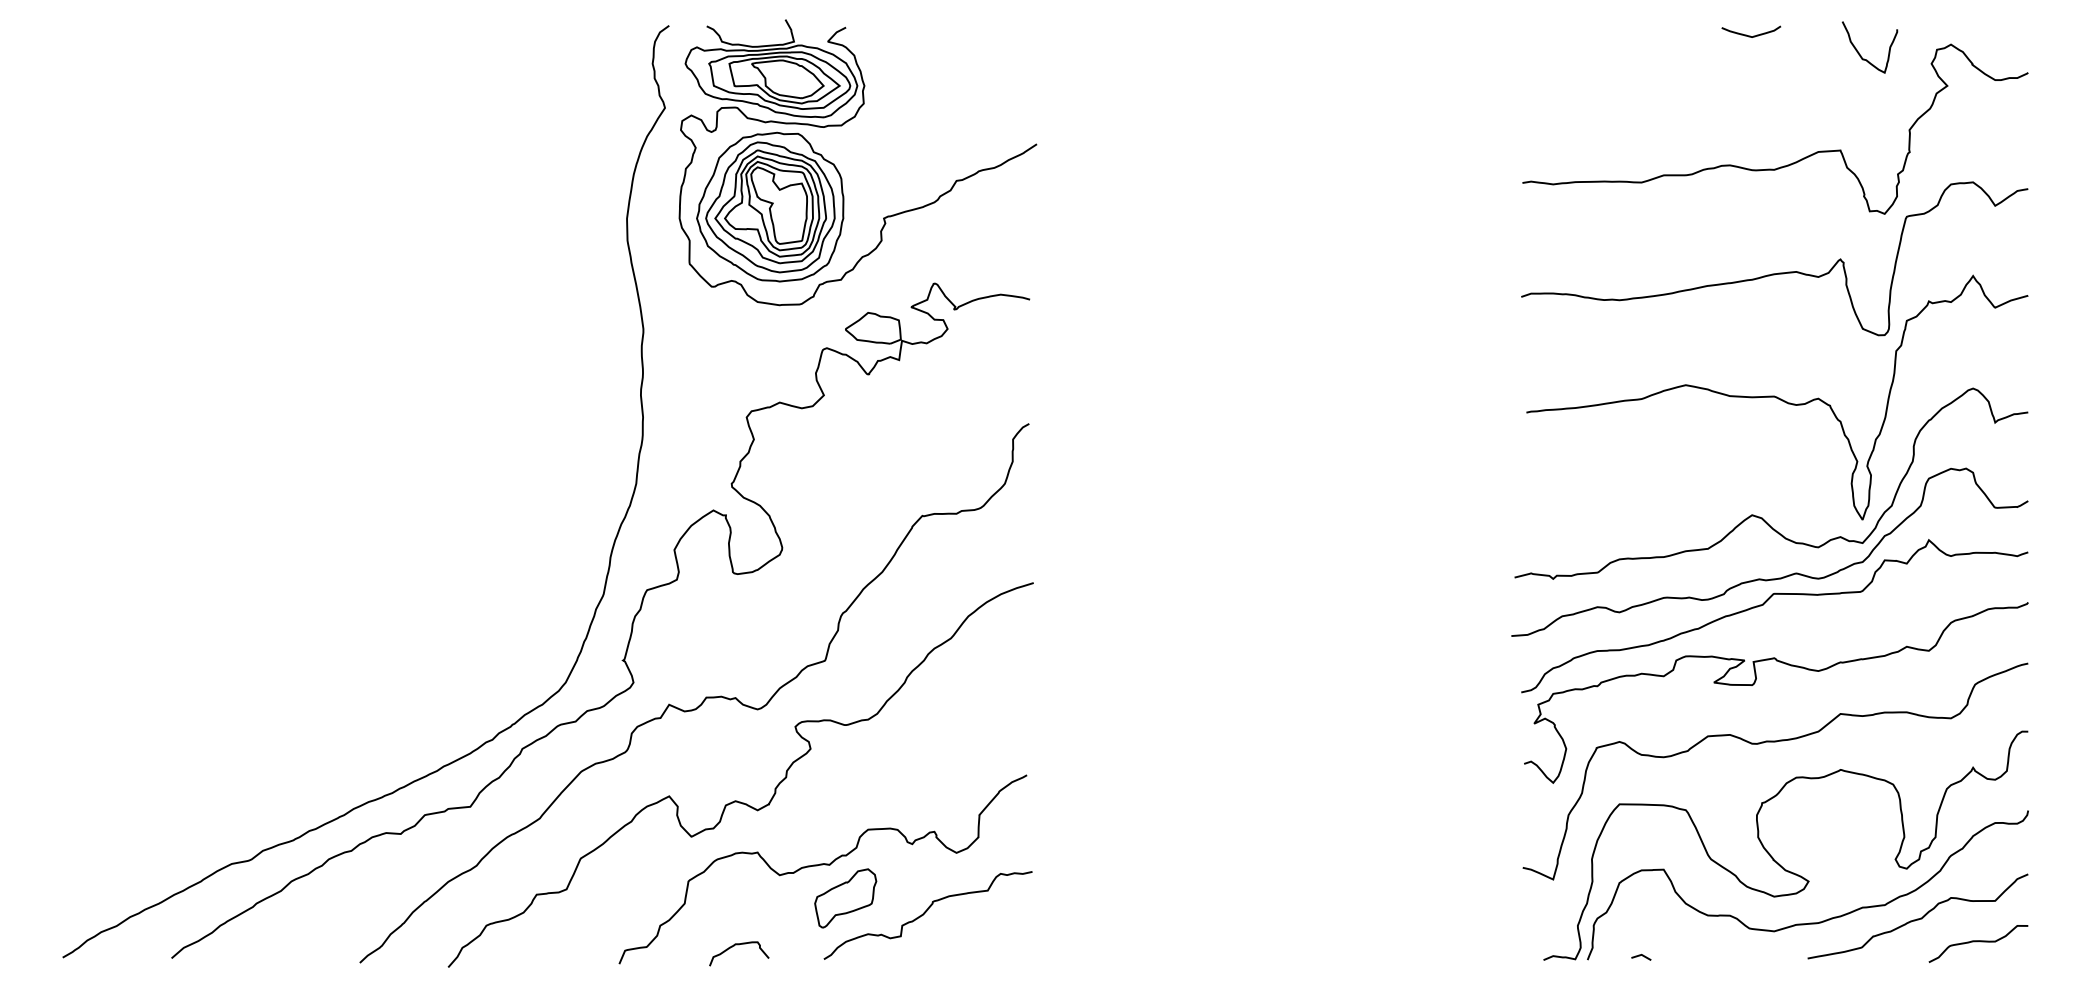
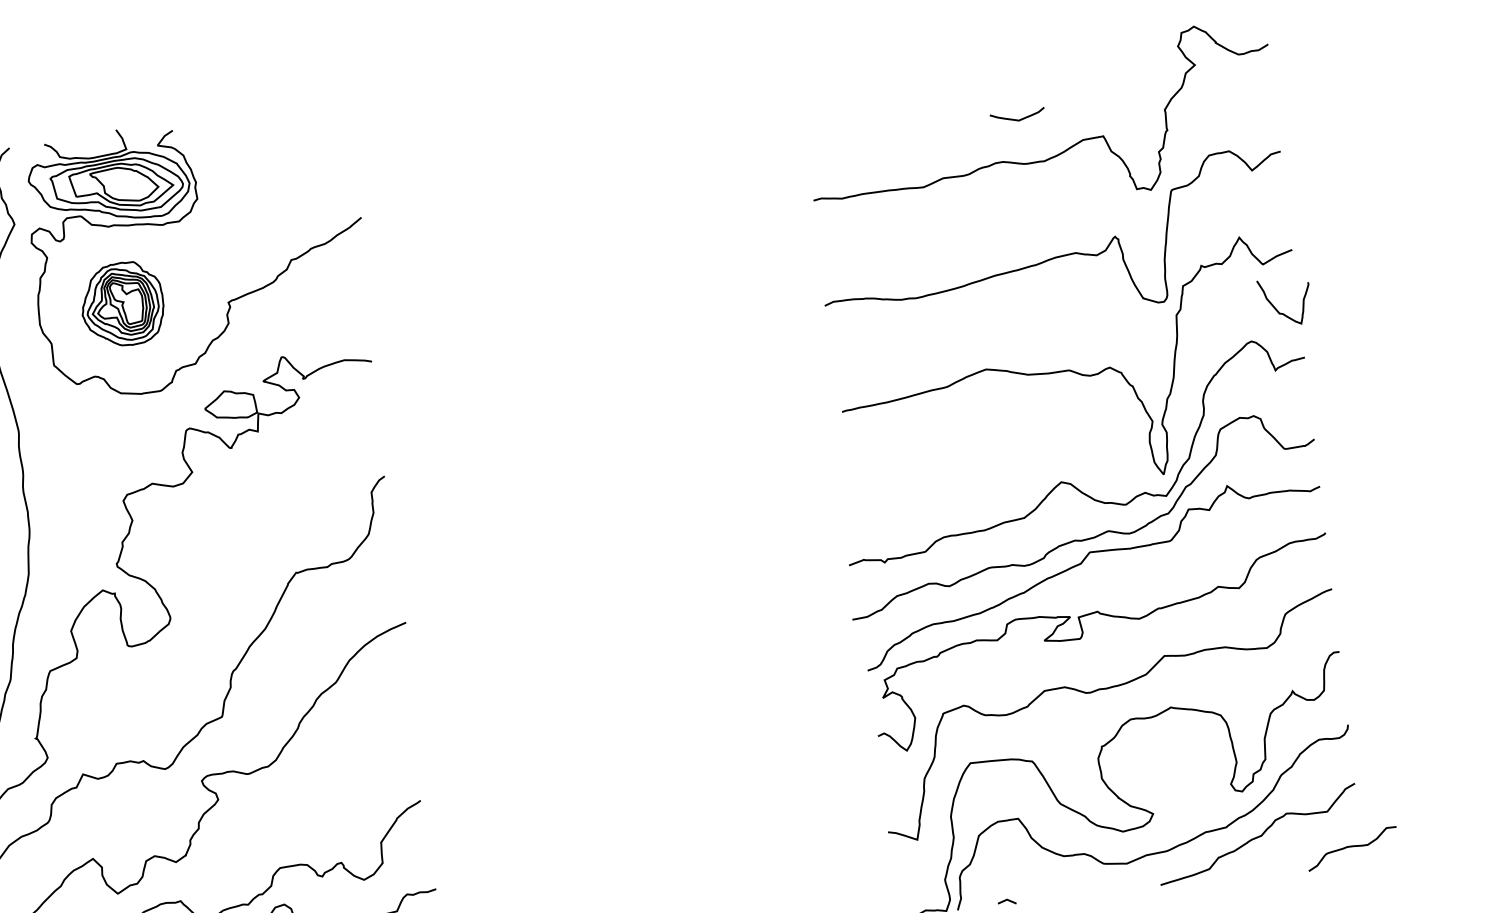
curve: (1750, 35) -> (1017, 119), moved
curve: (1859, 52) -> (1275, 307), moved
part: (770, 206) -> (122, 303), size x0.6
curve: (1978, 942) -> (1352, 847), moved

